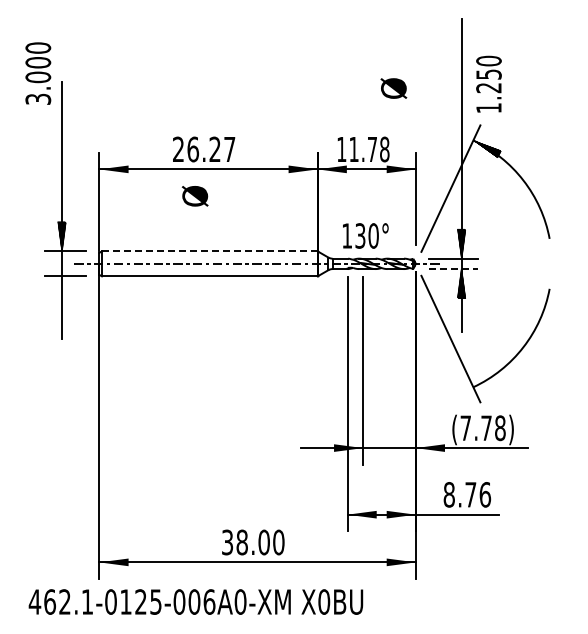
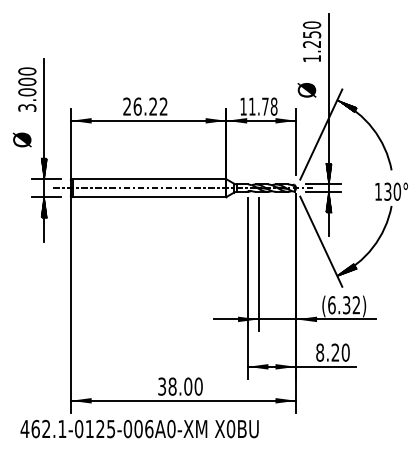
text: (38, 73) -> (27, 89), moved
text: (488, 83) -> (311, 41), moved
text: (393, 88) -> (306, 90), moved
text: (229, 148) -> (163, 105), 26.27 -> 26.22
text: (194, 196) -> (21, 140), moved
text: (365, 235) -> (391, 191), moved
line: (209, 251) -> (149, 179), dashed -> solid
line: (453, 269) -> (323, 192), dashed -> solid
hatch: (61, 290) -> (43, 207), added
hatch: (486, 378) -> (346, 269), added
text: (482, 428) -> (343, 305), (7.78) -> (6.32)
text: (478, 494) -> (340, 352), 8.76 -> 8.20

